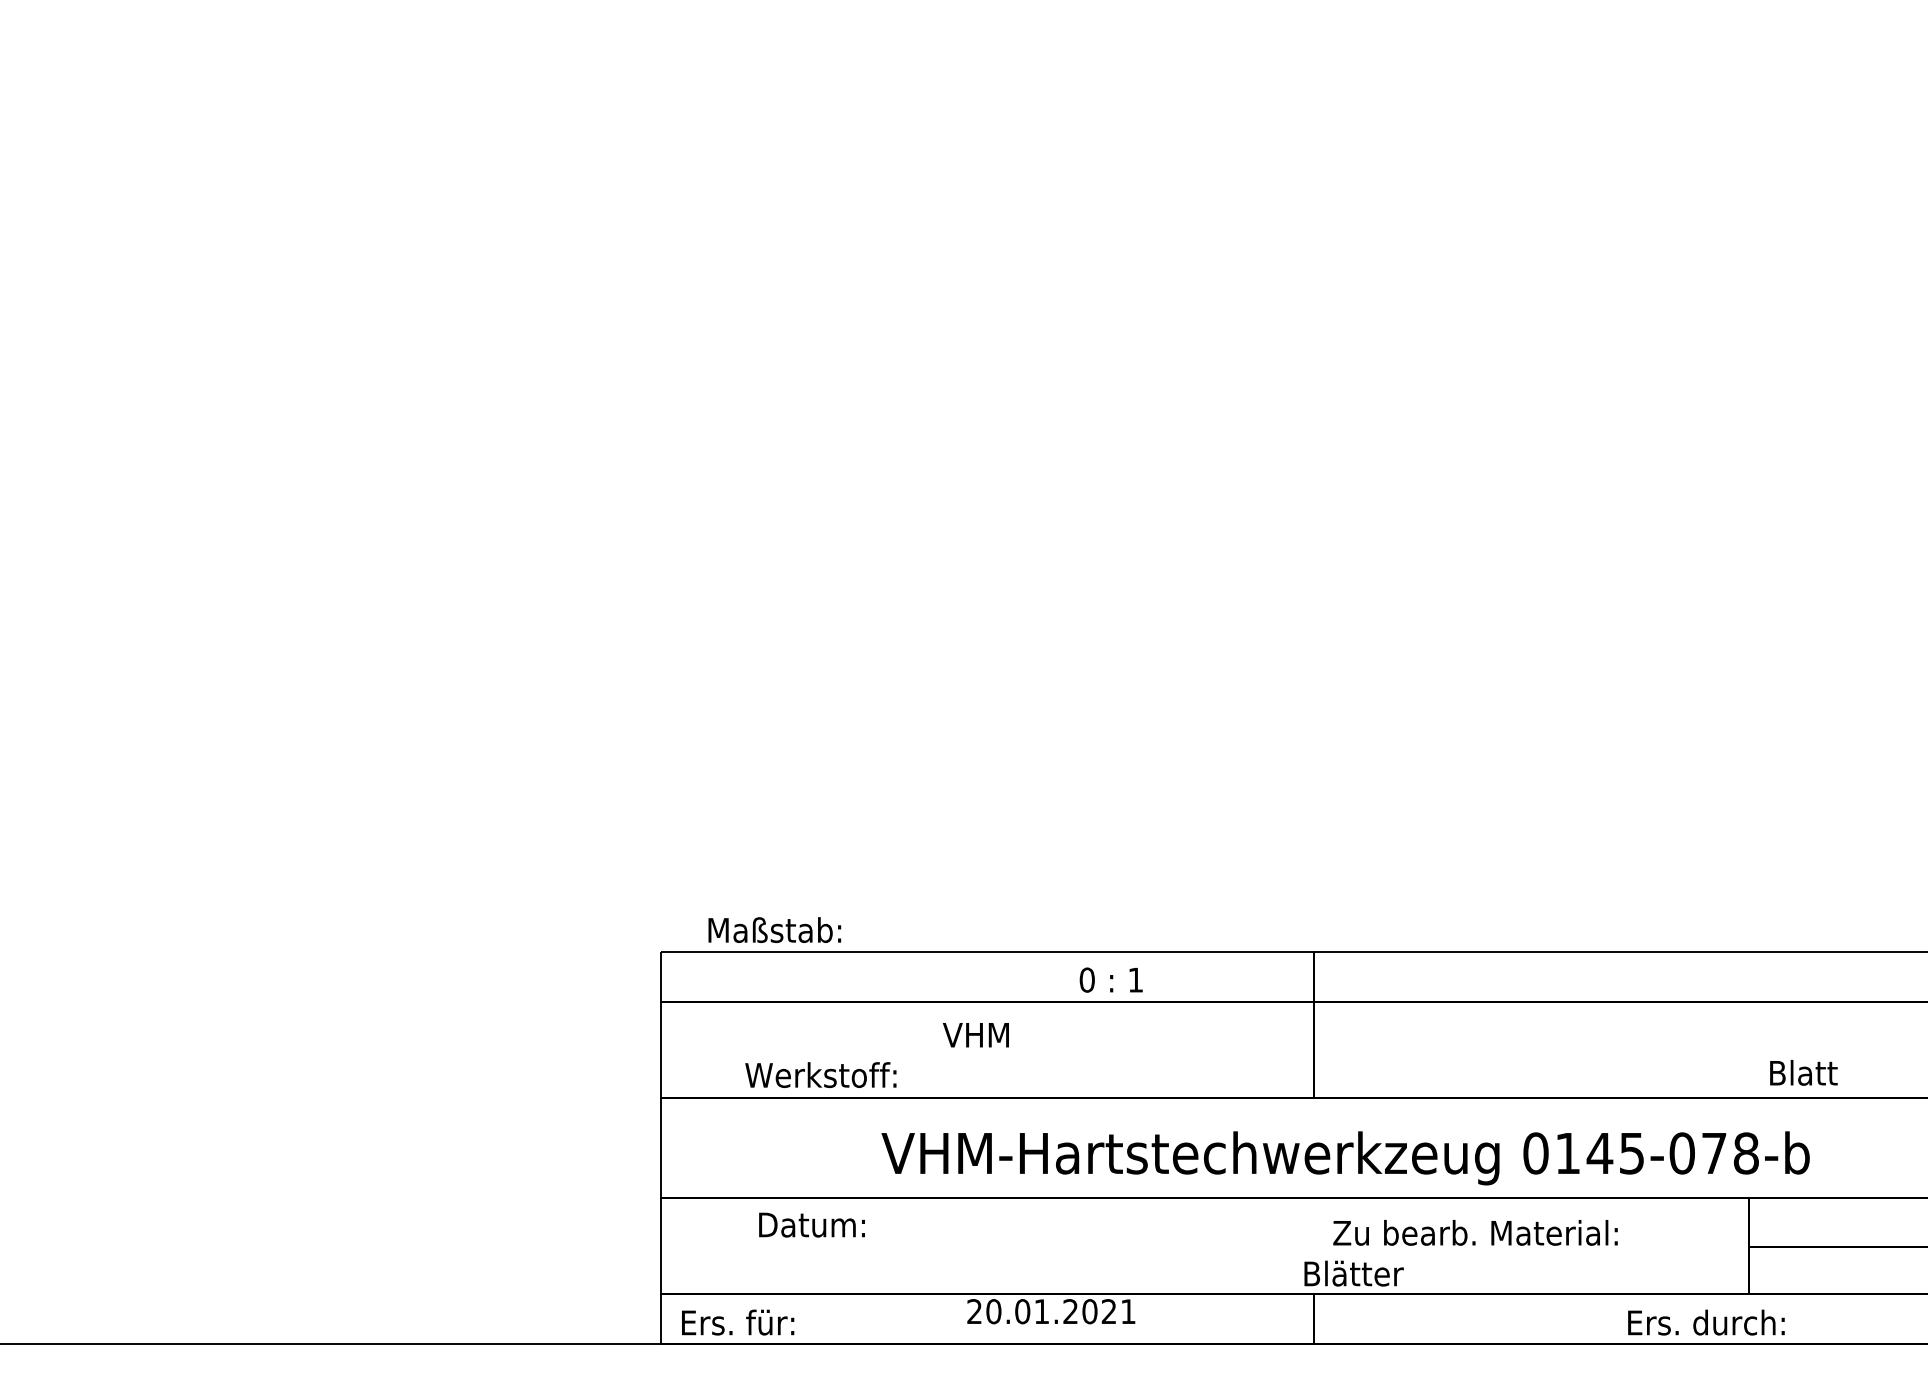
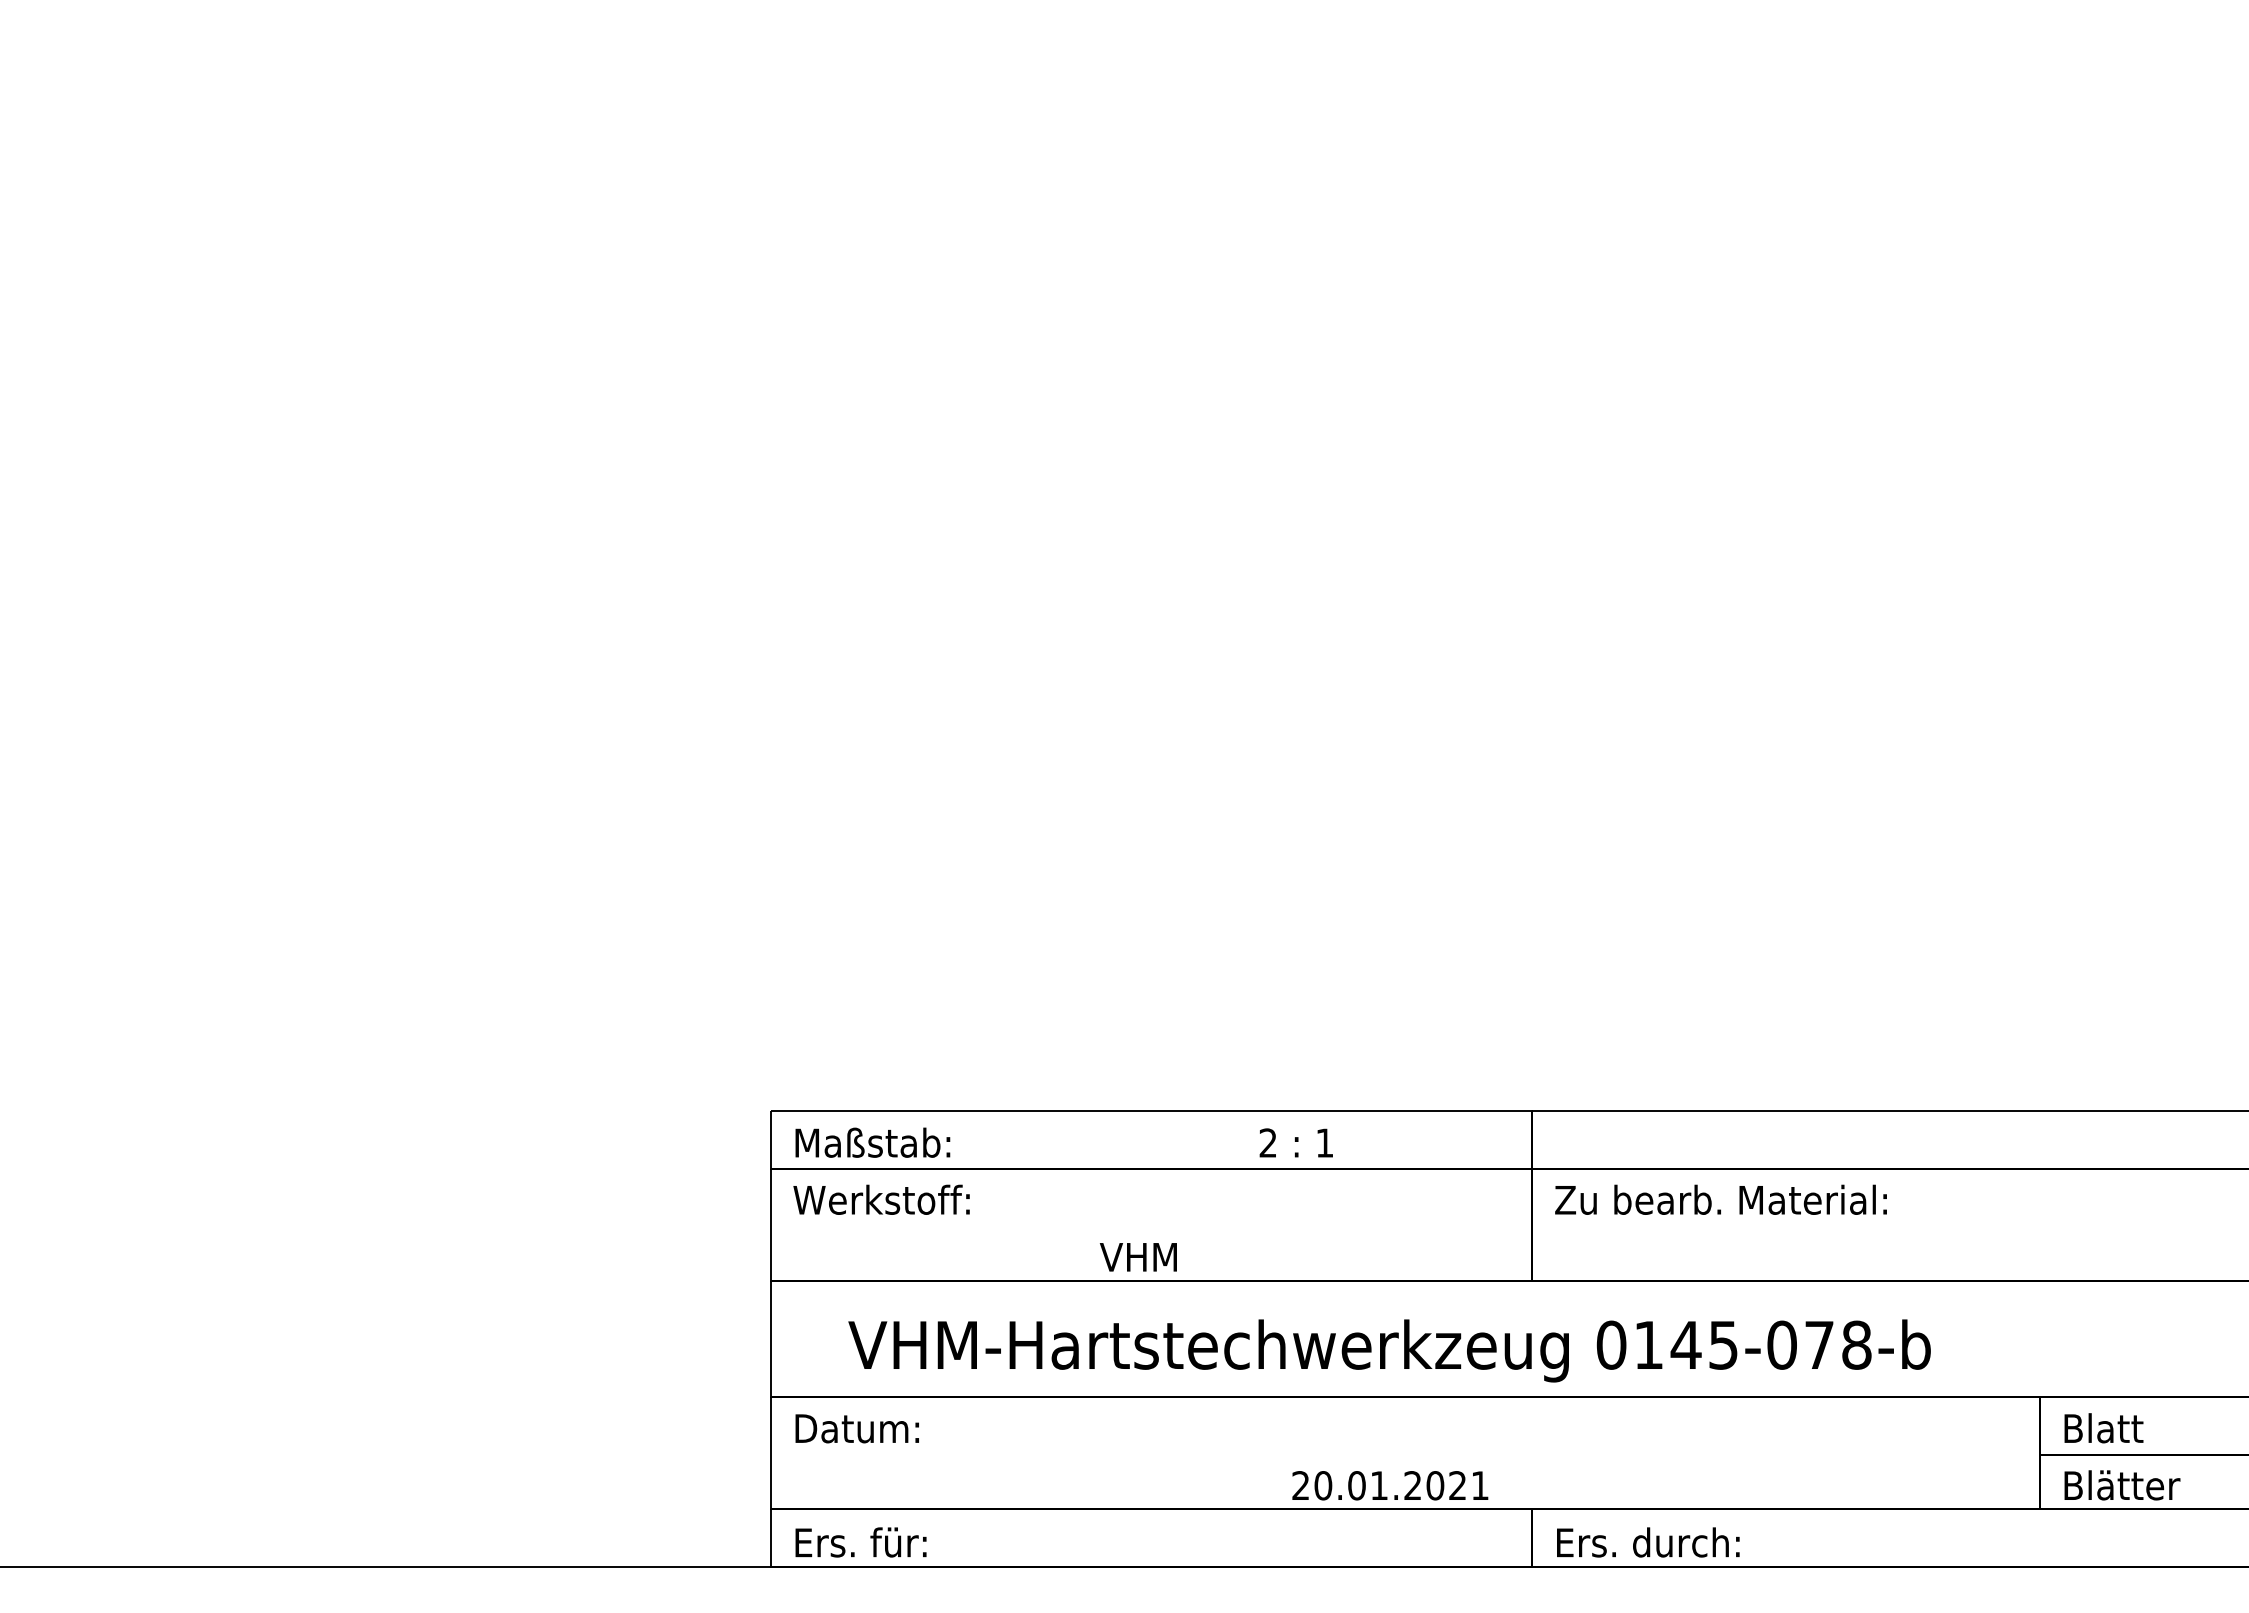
text: (774, 929) -> (872, 1142), moved
text: (1087, 979) -> (1268, 1142), 0 -> 2
text: (975, 1035) -> (1137, 1257), moved
text: (1803, 1073) -> (2103, 1428), moved
text: (820, 1074) -> (881, 1199), moved
text: (1345, 1157) -> (1389, 1350), moved
text: (811, 1224) -> (856, 1428), moved
text: (1475, 1232) -> (1720, 1199), moved
text: (1354, 1273) -> (2122, 1485), moved
text: (1051, 1311) -> (1390, 1485), moved
text: (1706, 1322) -> (1648, 1542), moved

